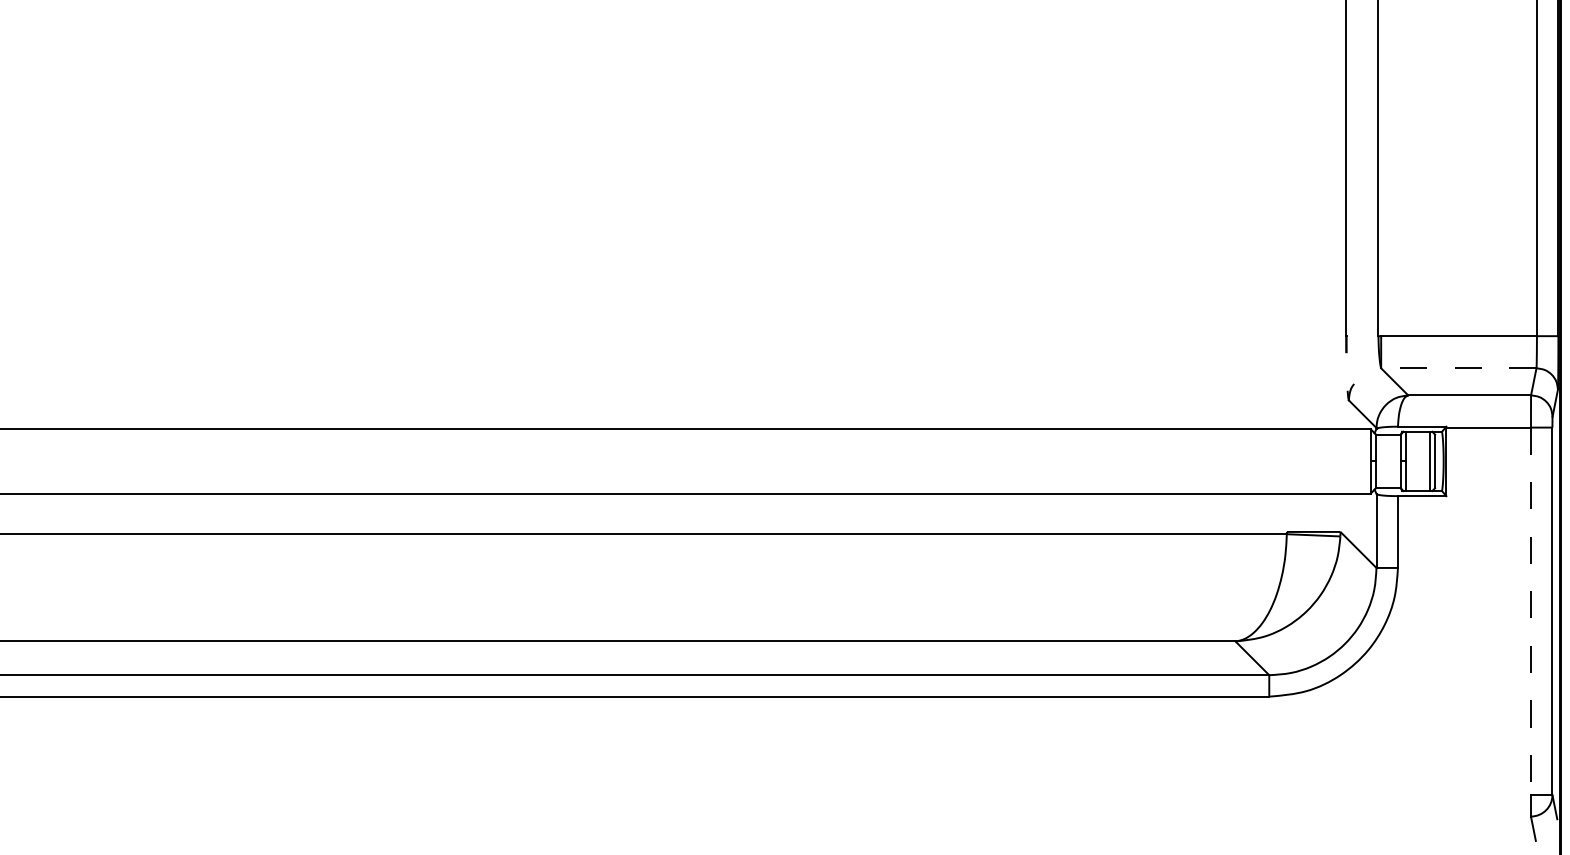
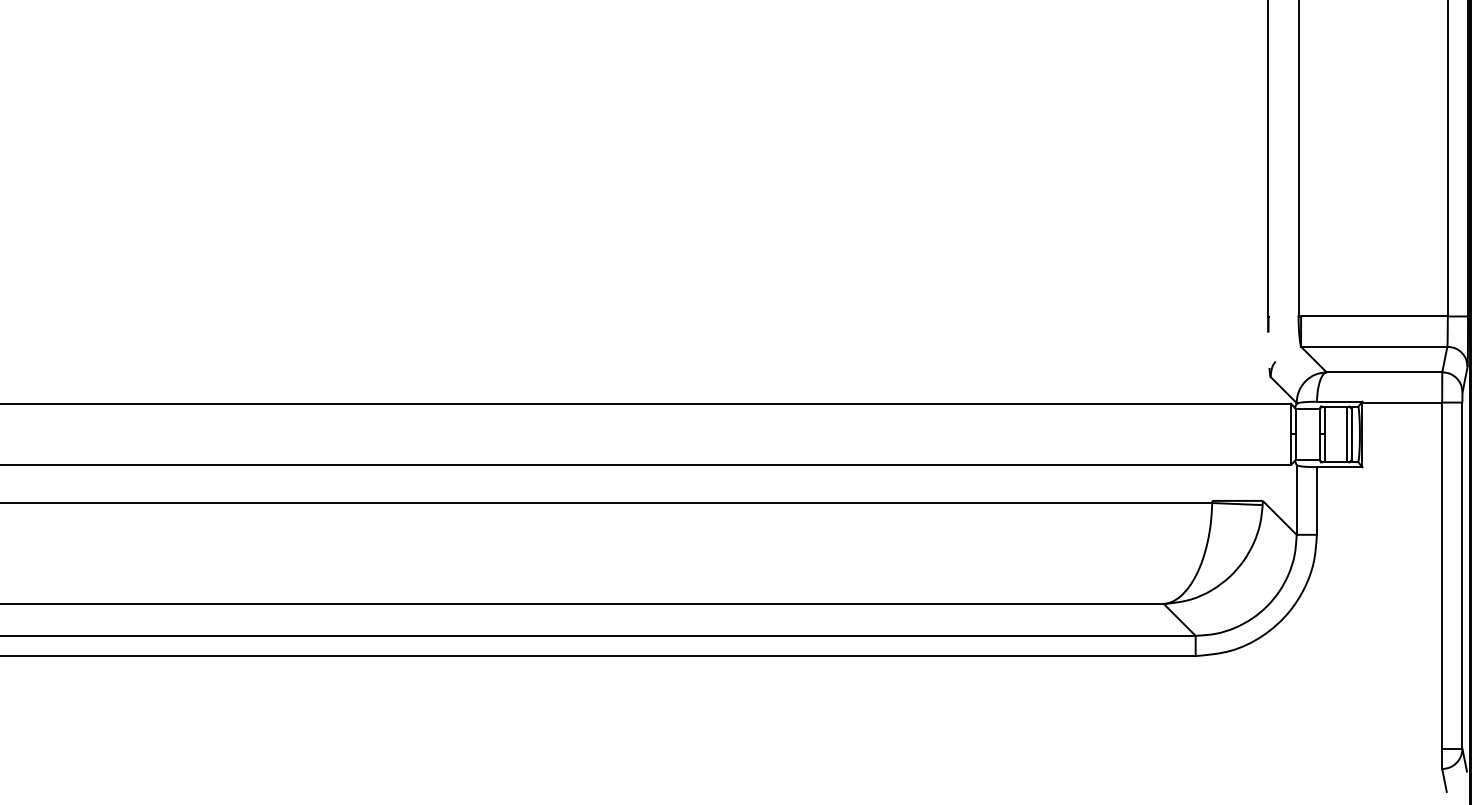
line: (1458, 368) -> (1373, 346), dashed -> solid
line: (1531, 612) -> (1442, 576), dashed -> solid

